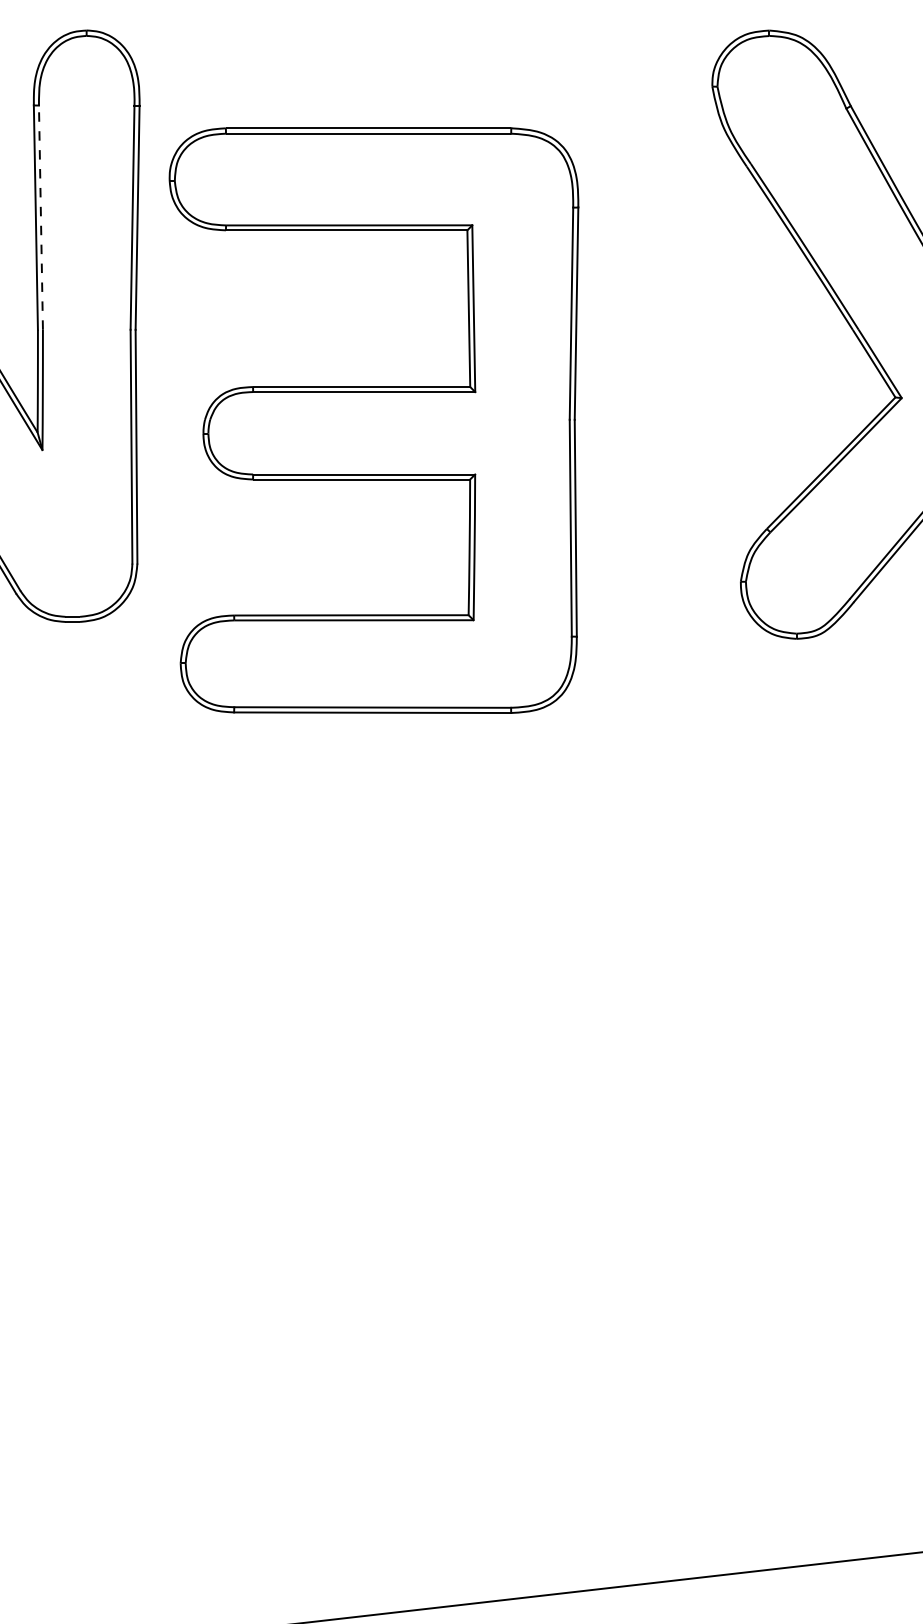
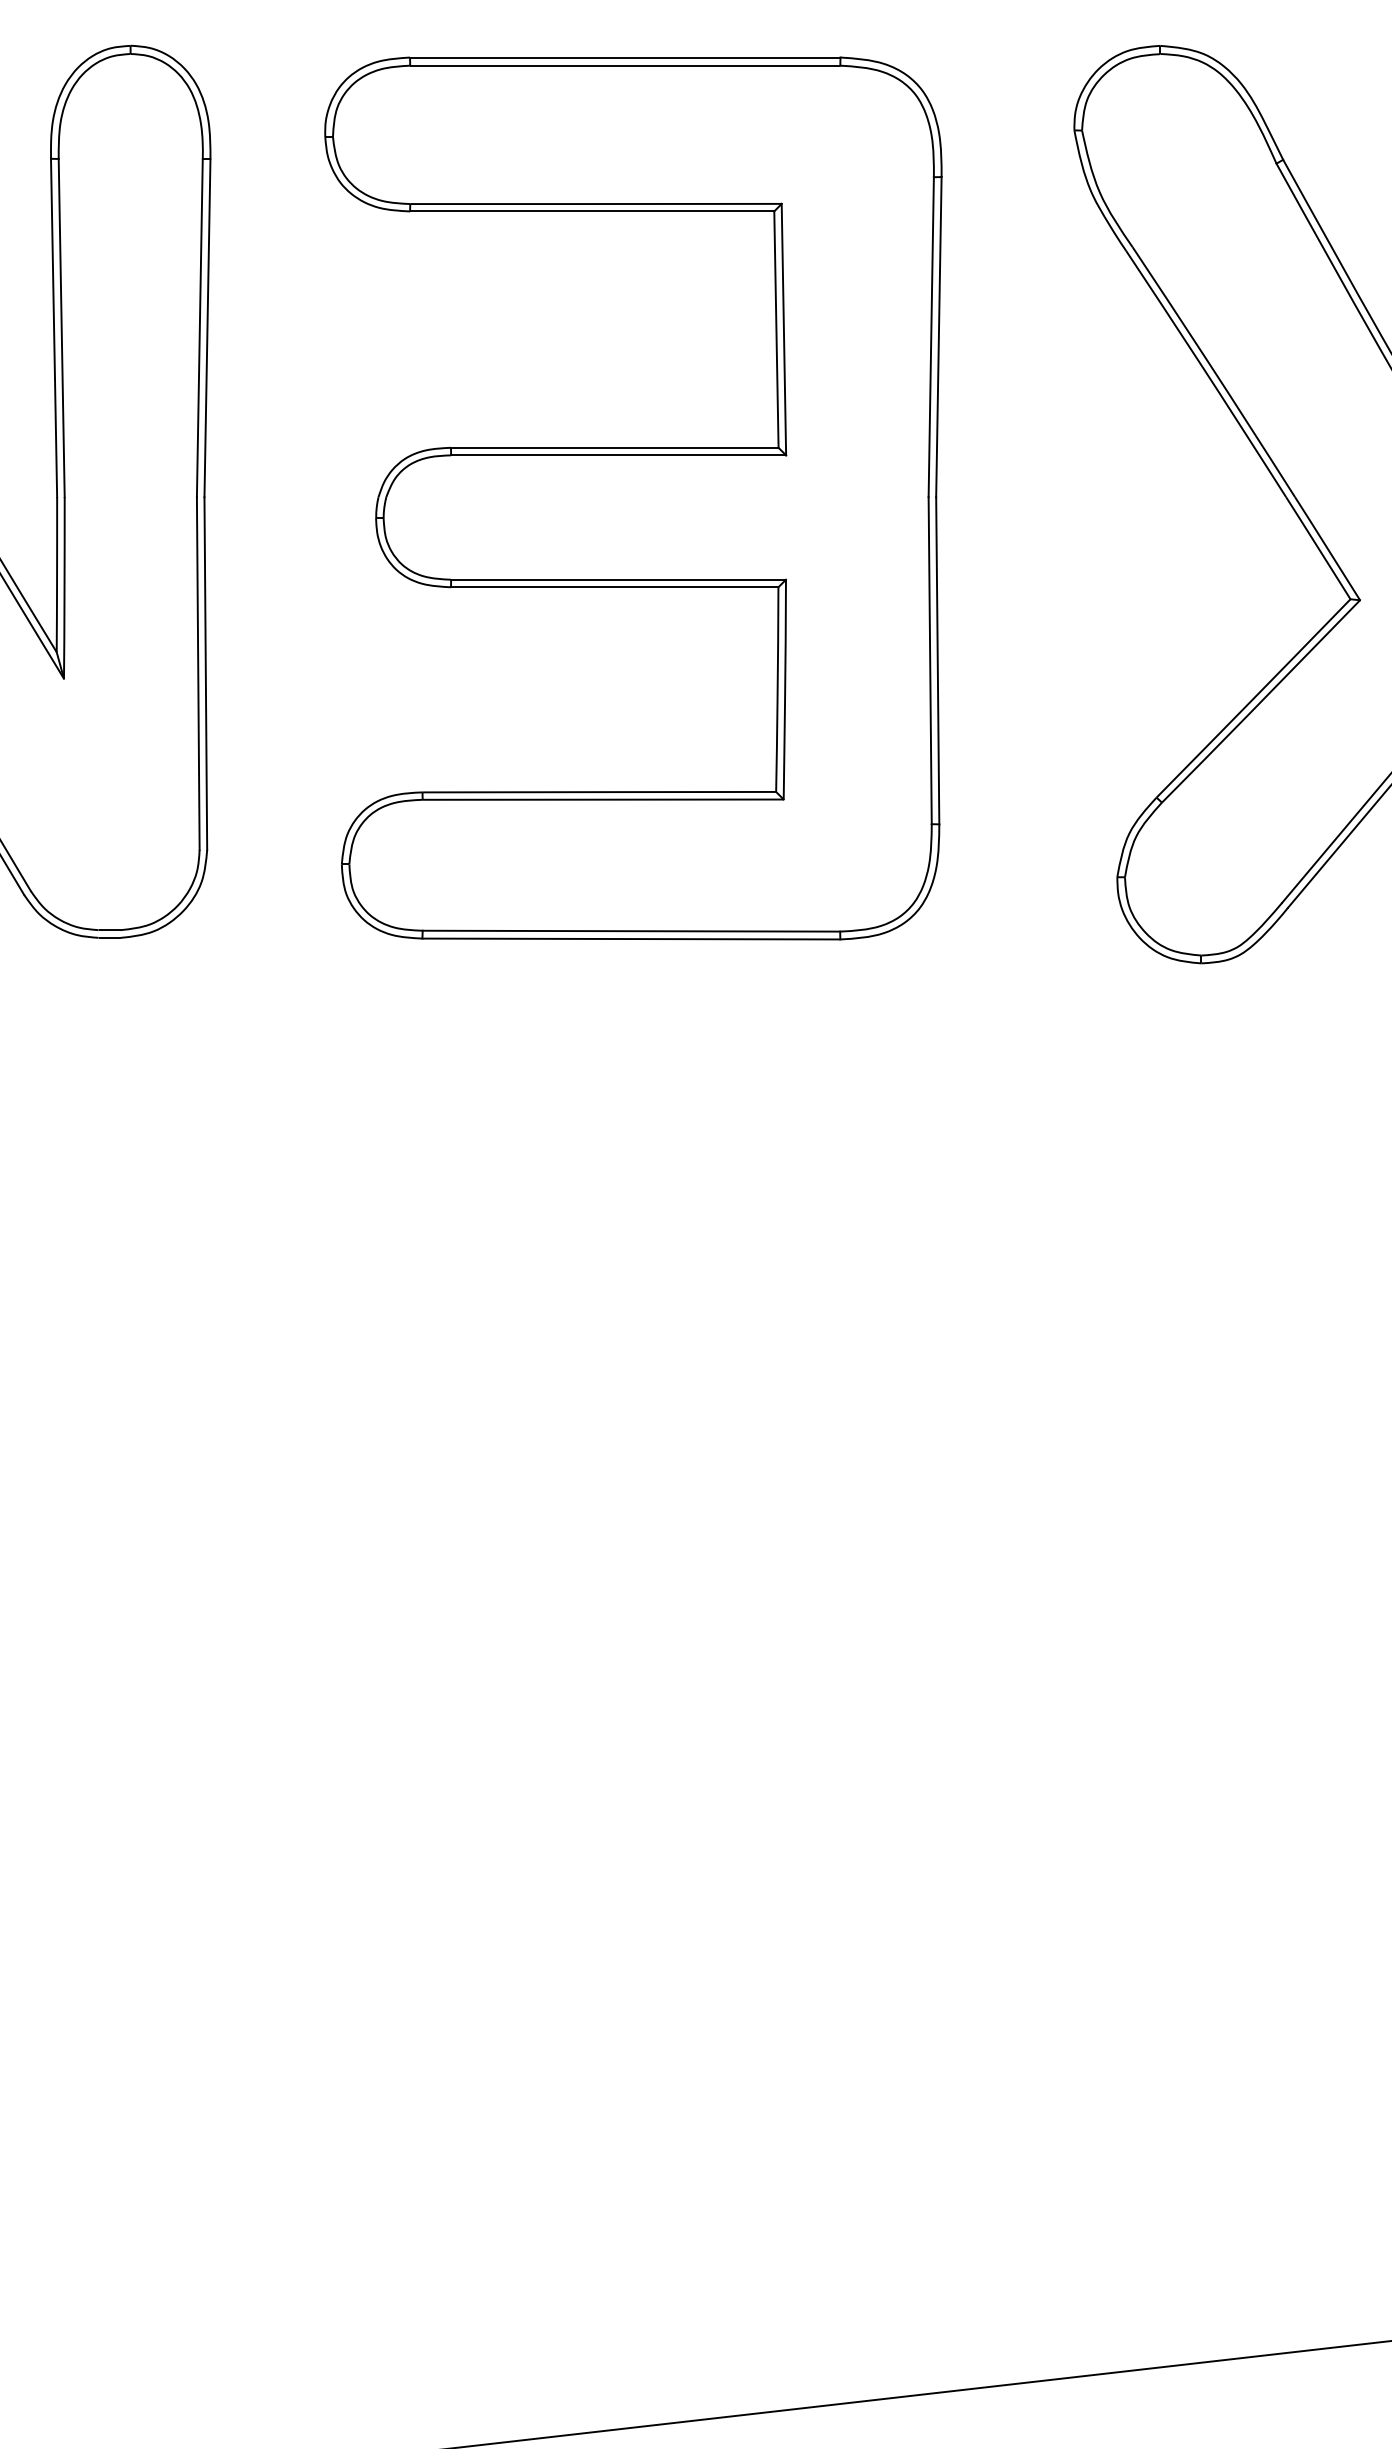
line: (40, 217) -> (61, 327), dashed -> solid
part: (373, 420) -> (632, 498), moved

